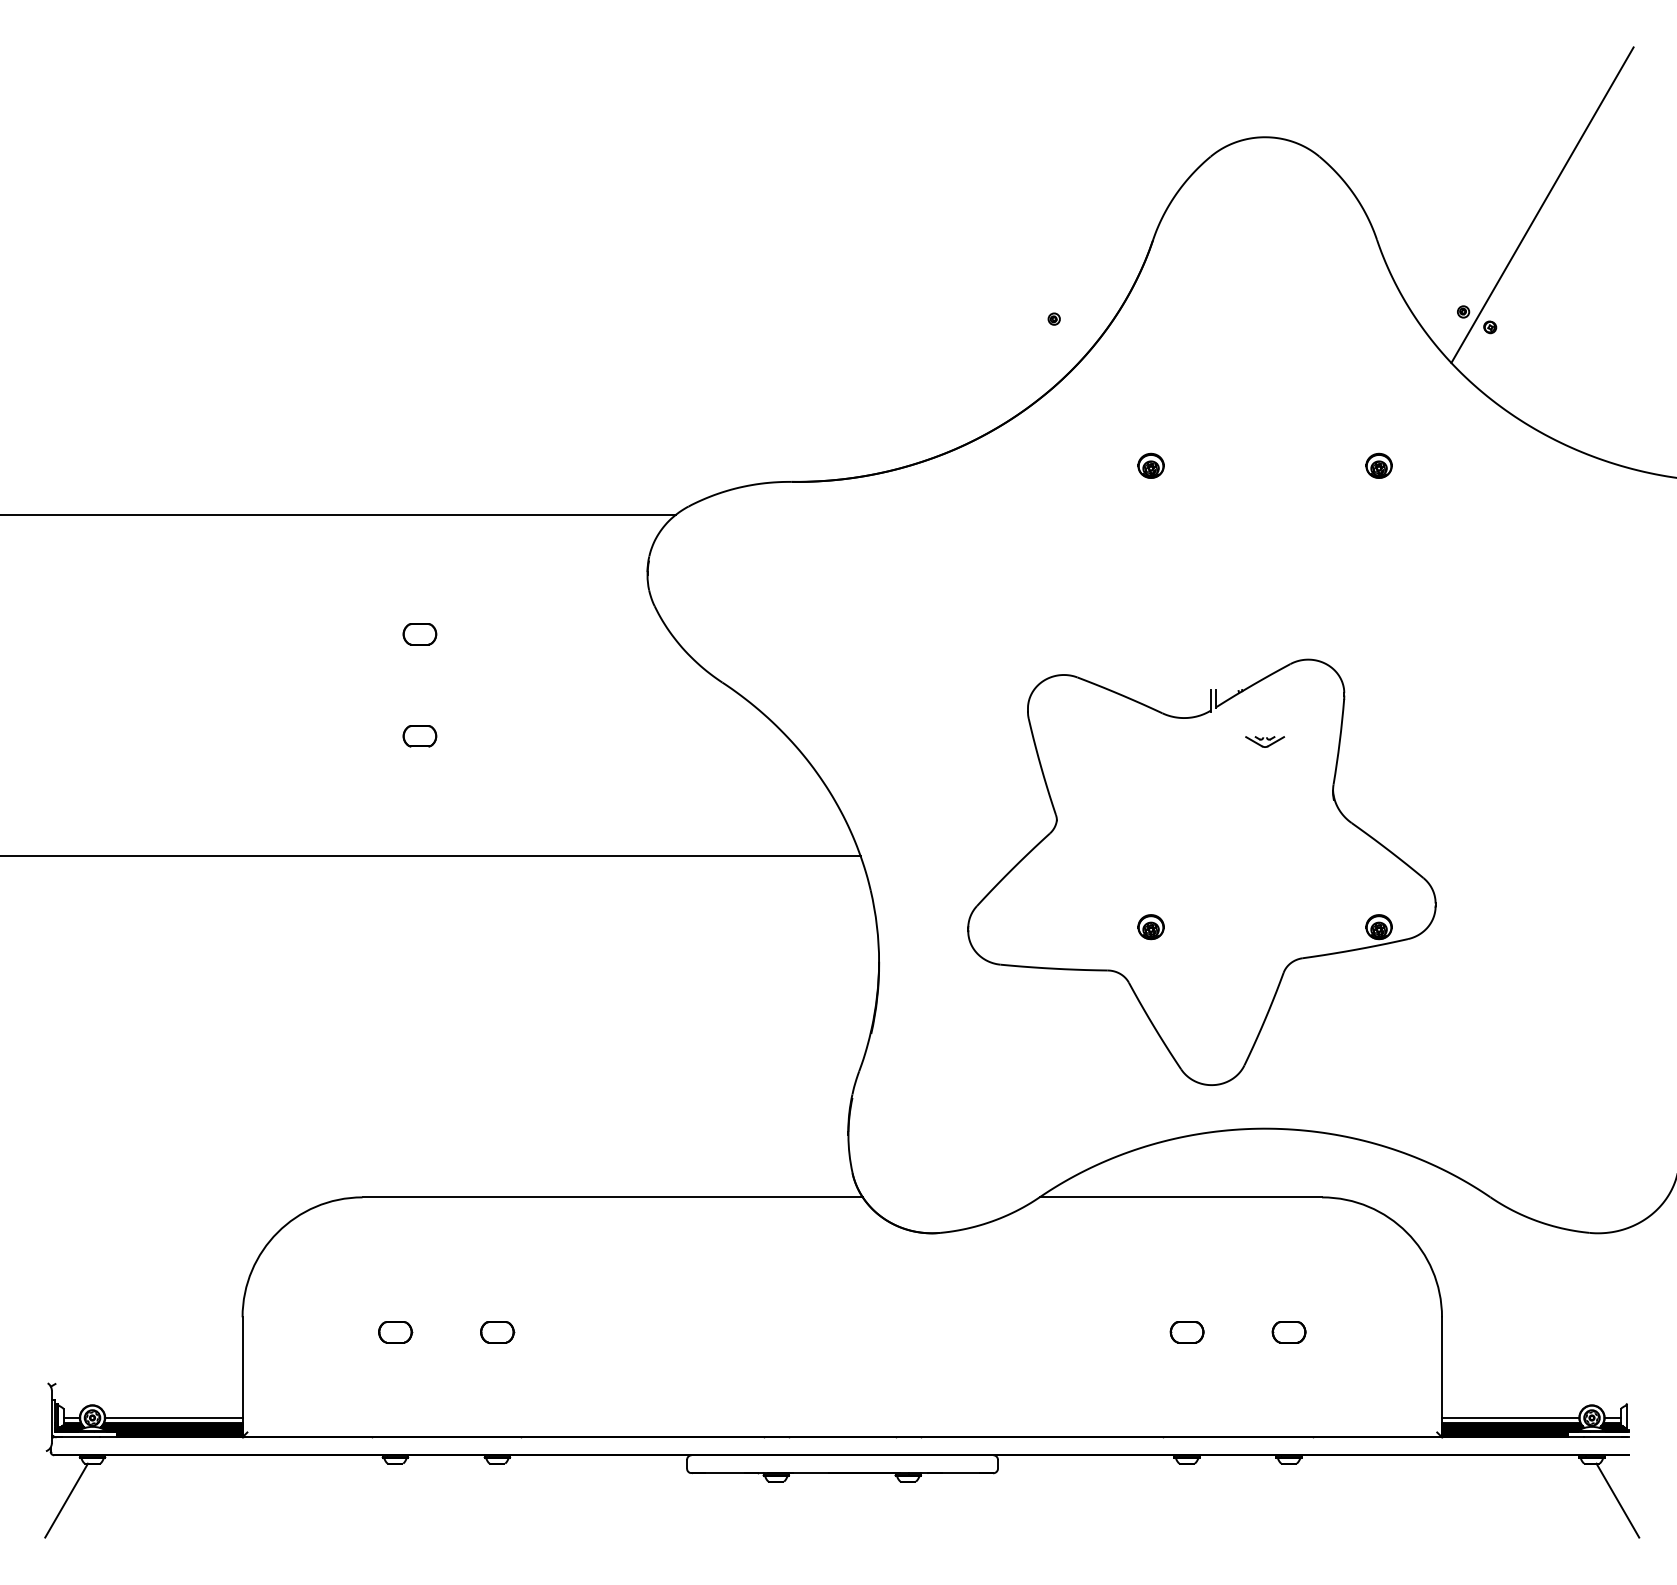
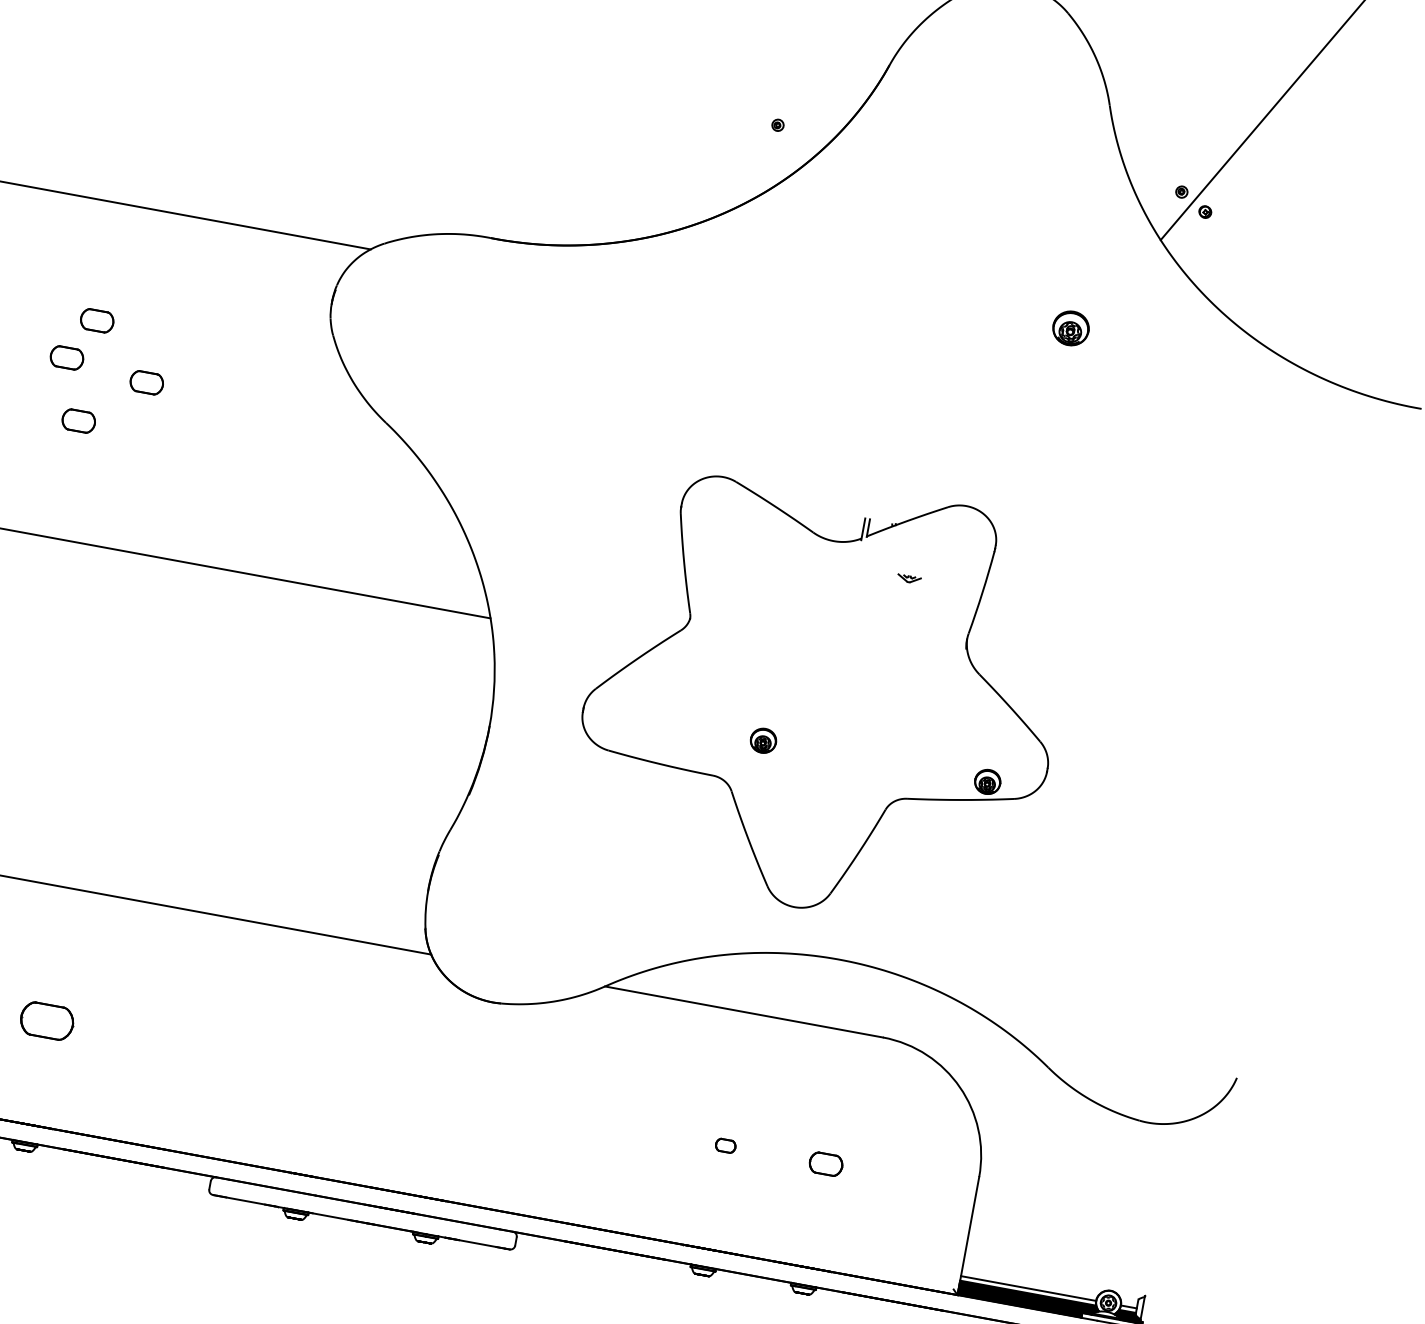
part: (1150, 465) -> (846, 286), removed
part: (1378, 465) -> (1070, 327), size x1.4
part: (396, 676) -> (66, 358), added
part: (479, 686) -> (146, 382), added
part: (1265, 741) -> (909, 578), size x0.6
part: (497, 1332) -> (47, 1021), size x1.6
part: (1186, 1332) -> (725, 1145), size x0.6

